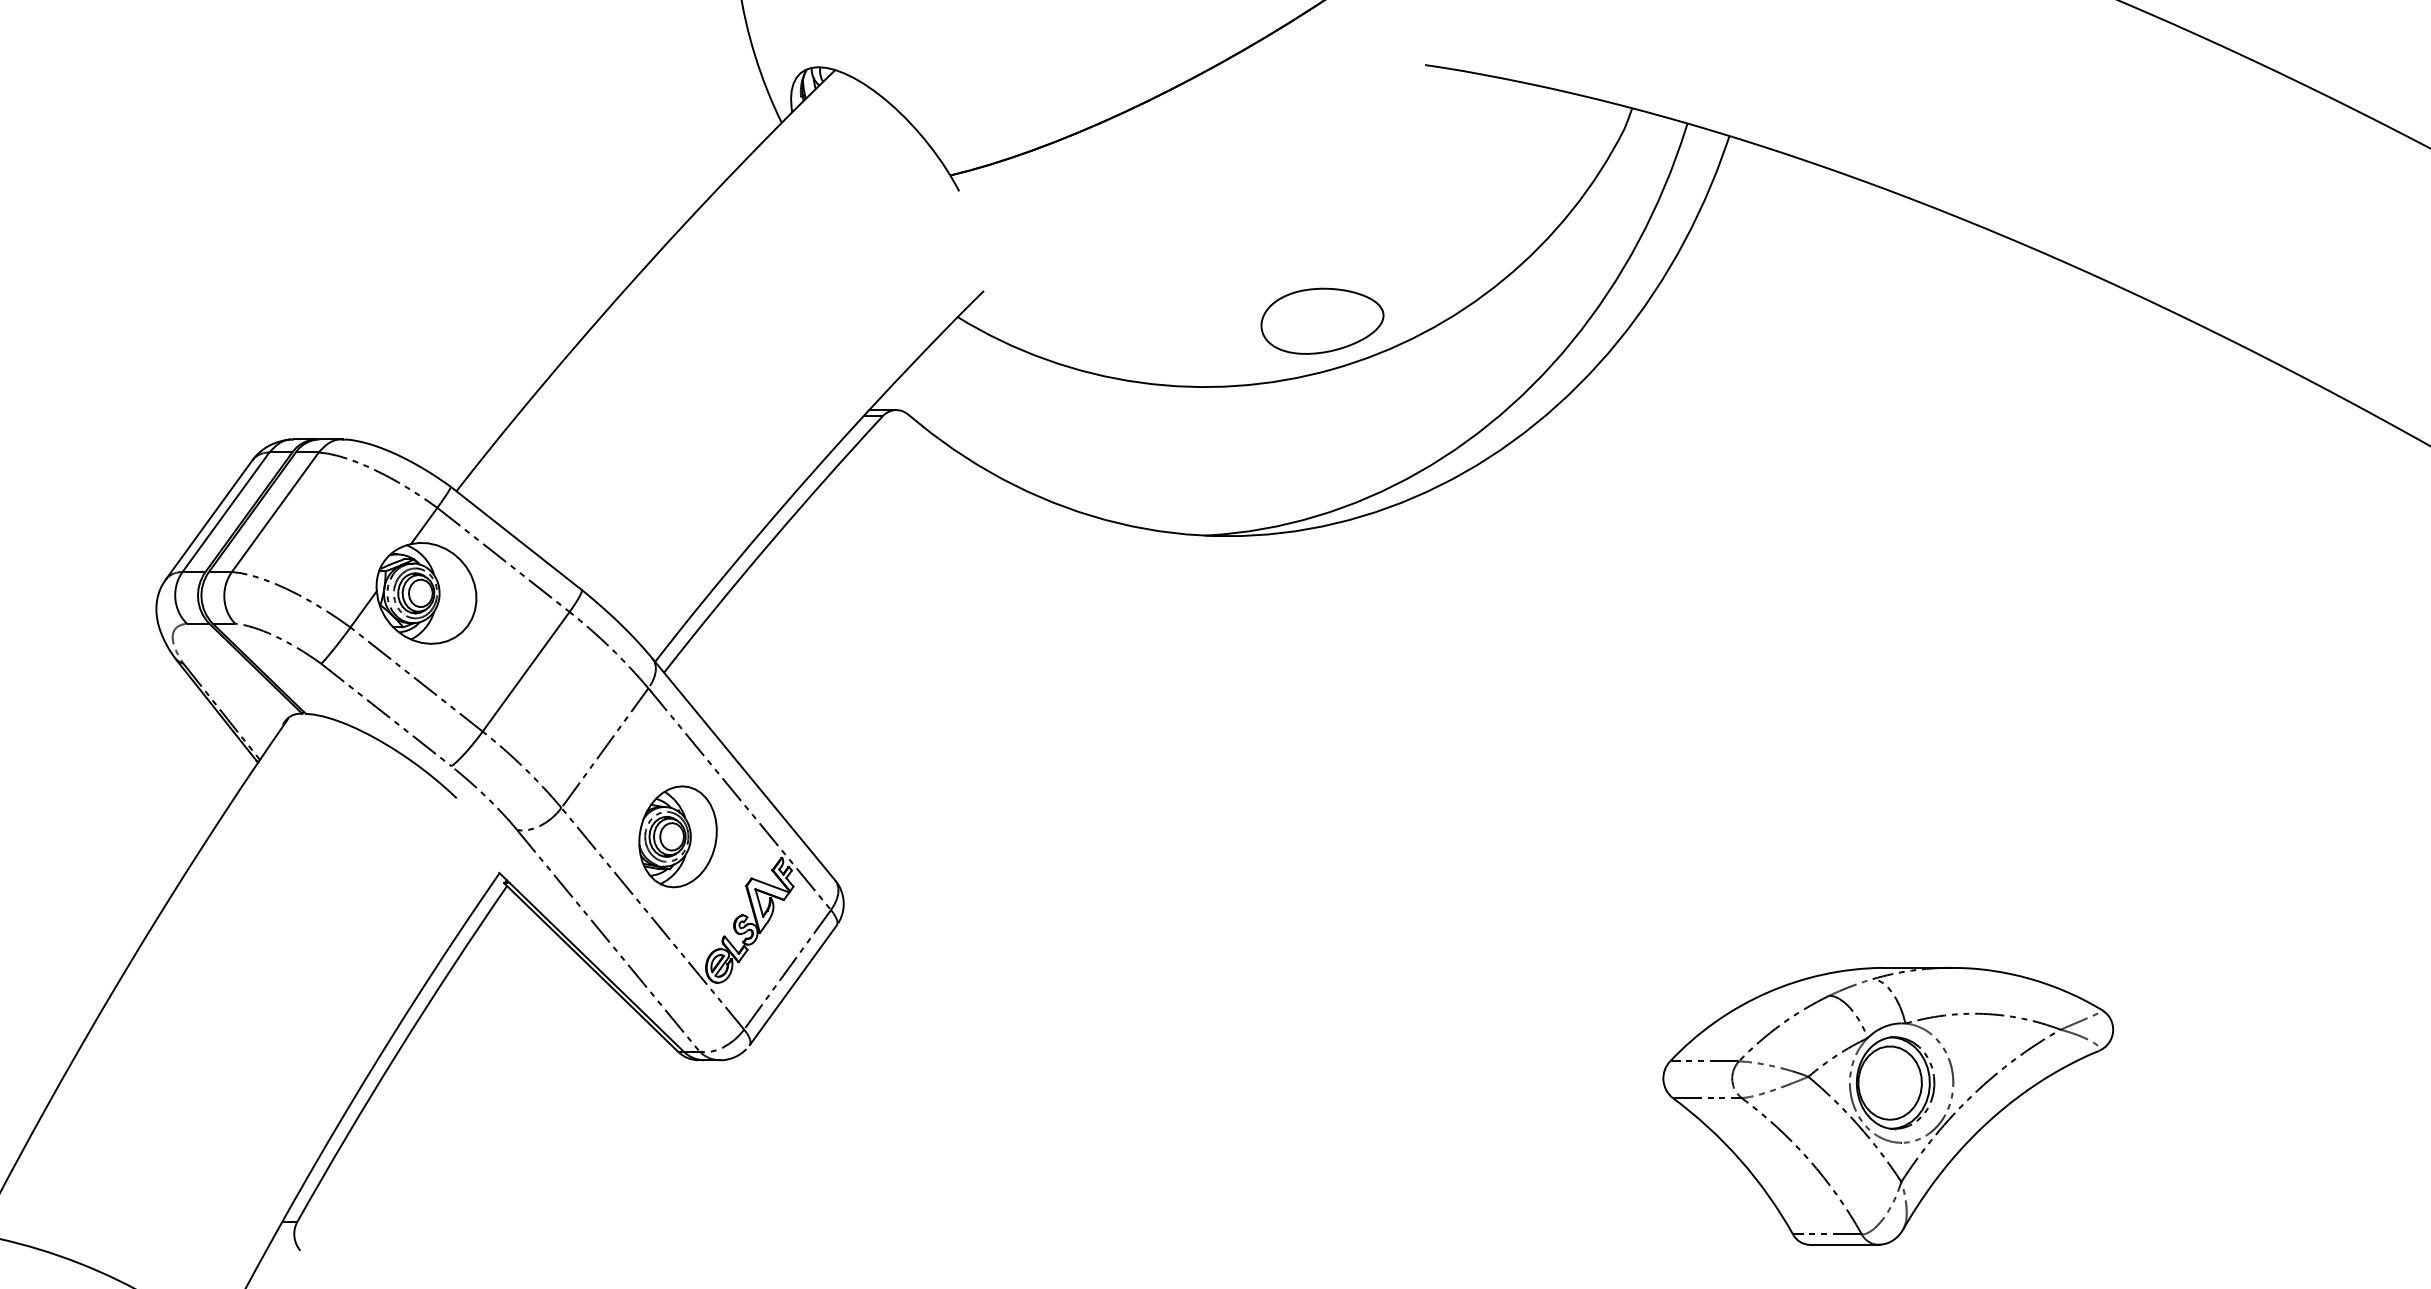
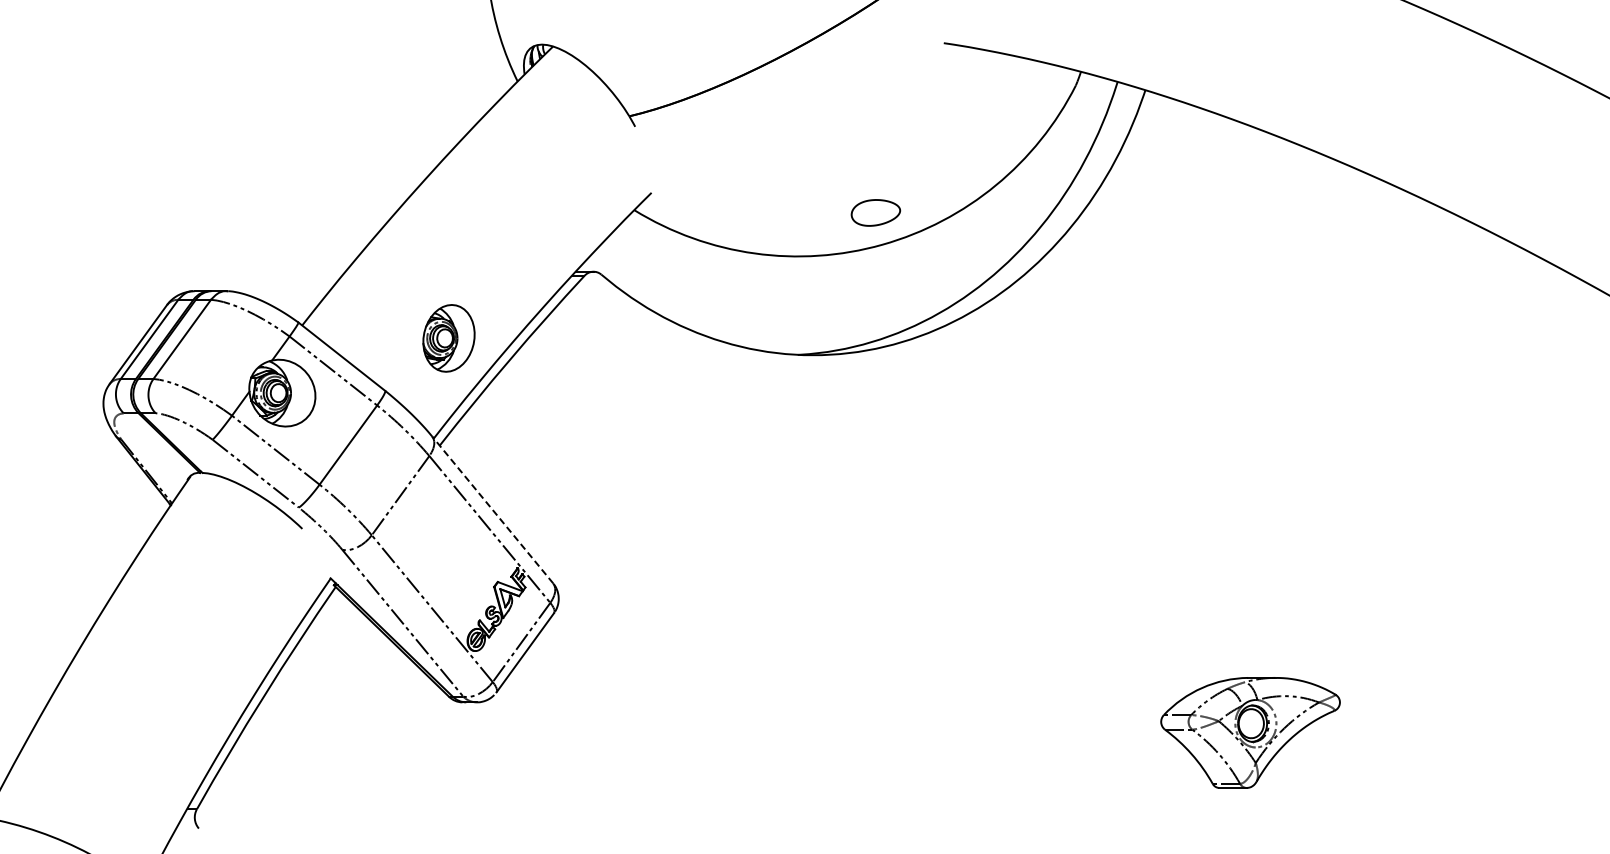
part: (1321, 320) -> (875, 212), size x0.6
line: (743, 769) -> (492, 509), solid -> dashed
part: (677, 836) -> (448, 338), moved
part: (1888, 1105) -> (1250, 732), size x0.6

